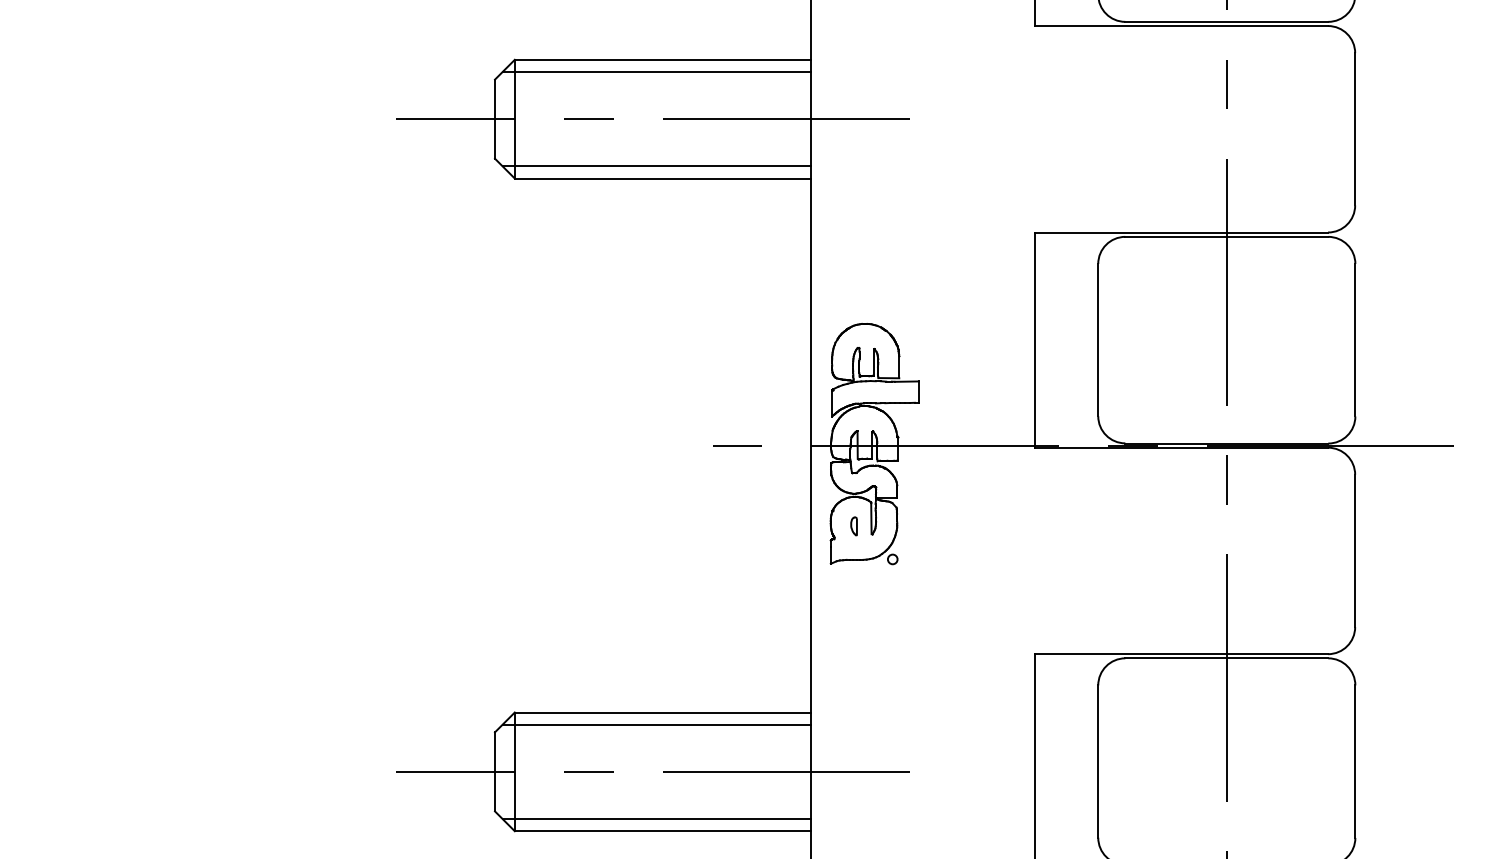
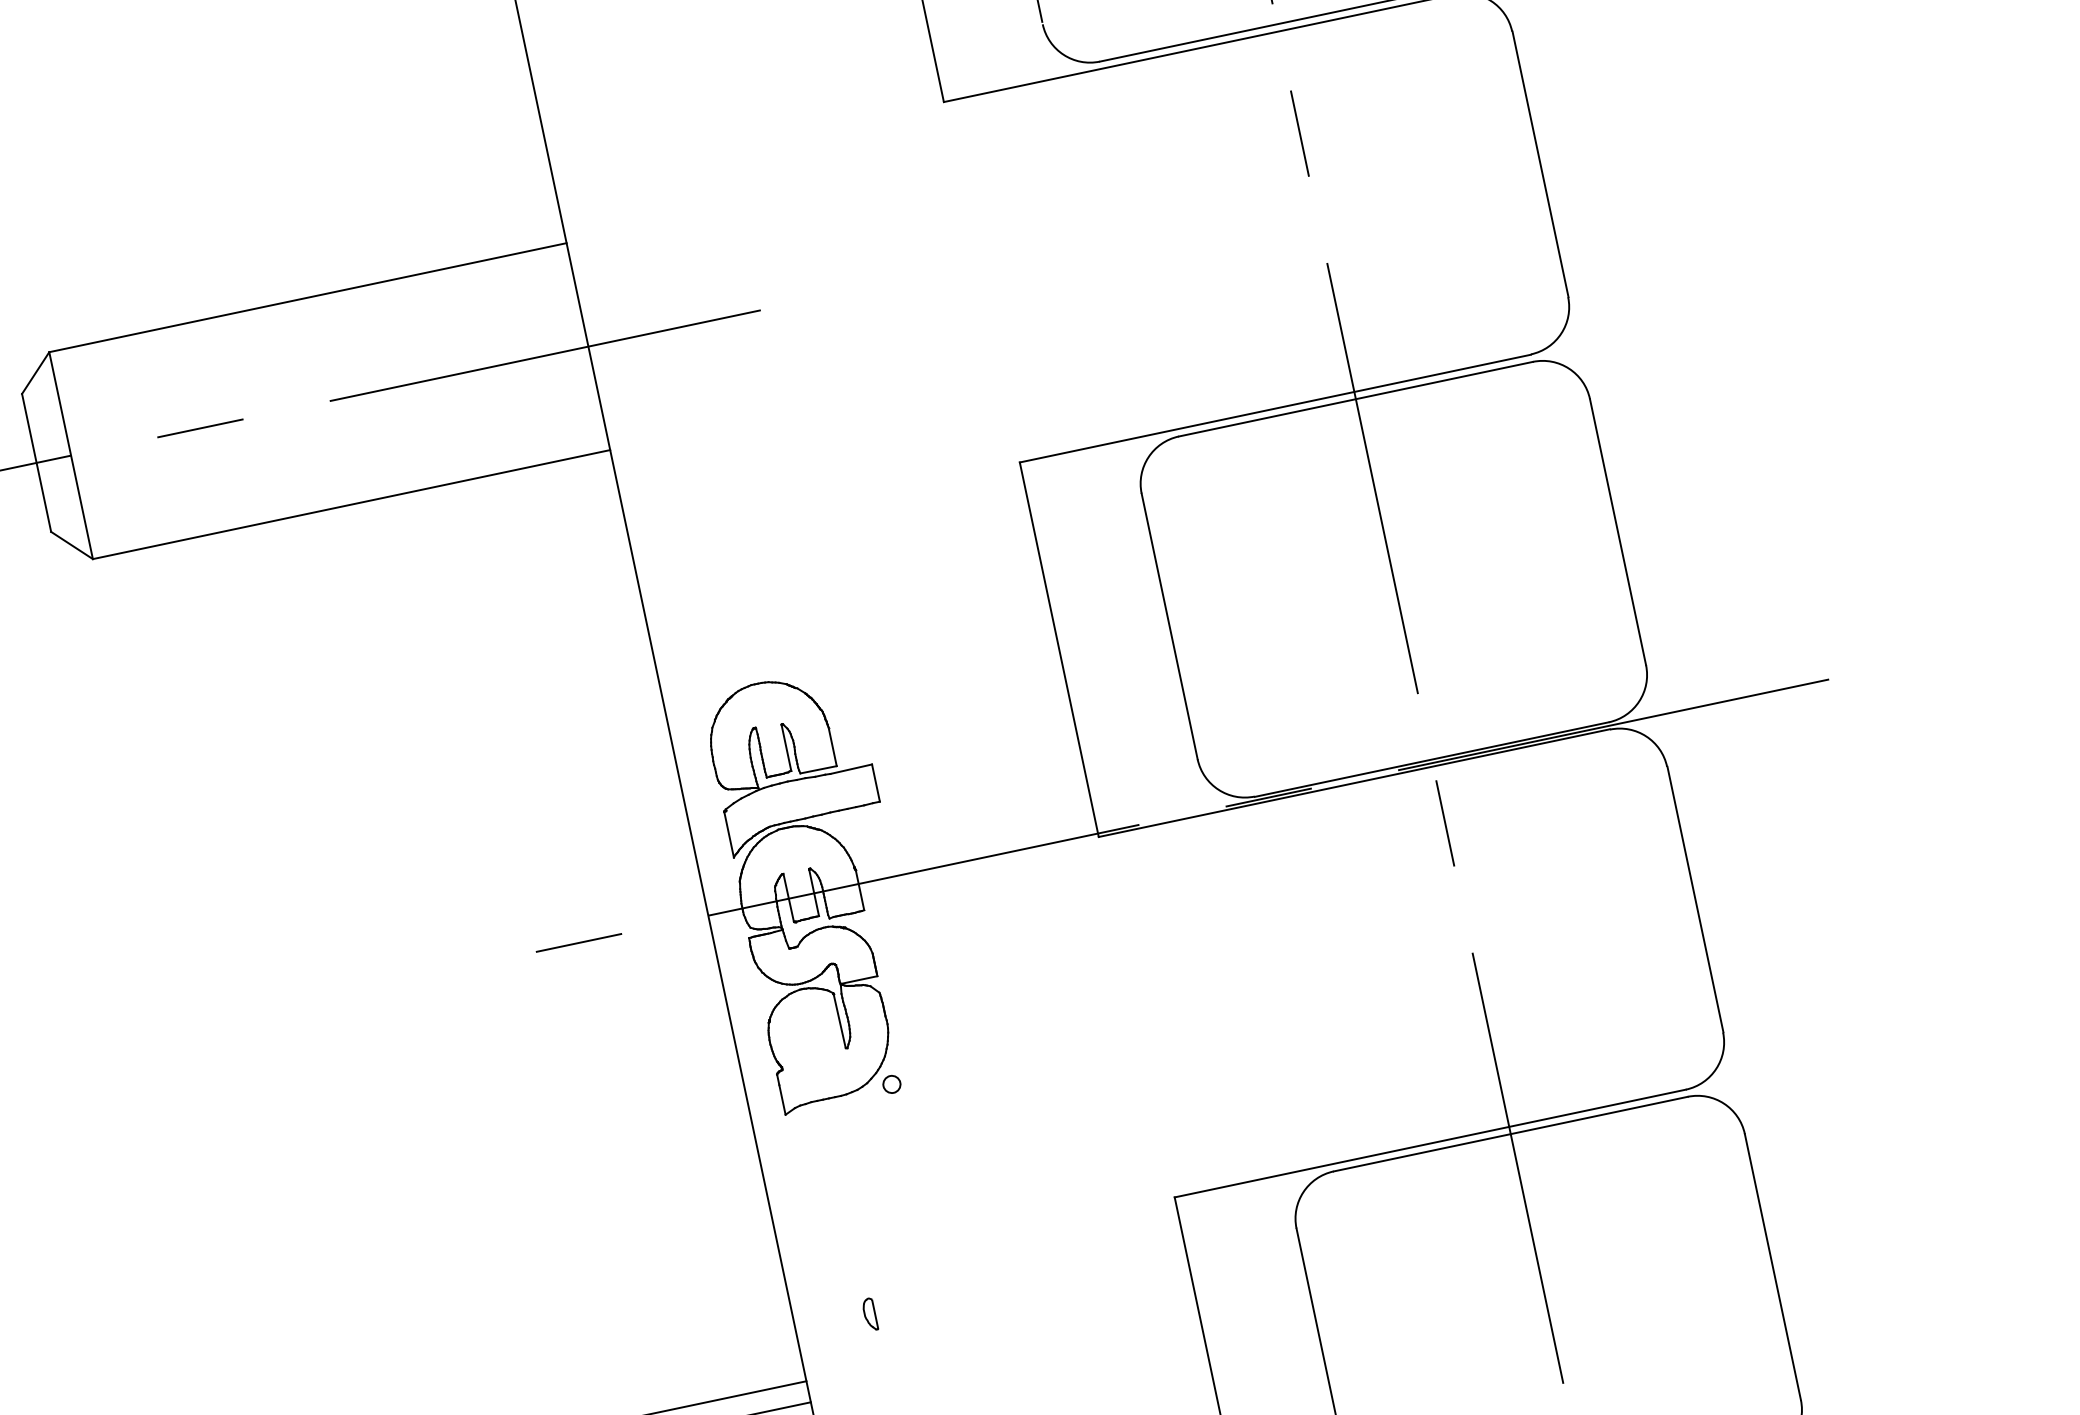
line: (656, 71) -> (300, 320), removed
line: (656, 166) -> (335, 486), removed
part: (853, 526) -> (869, 1315), moved

